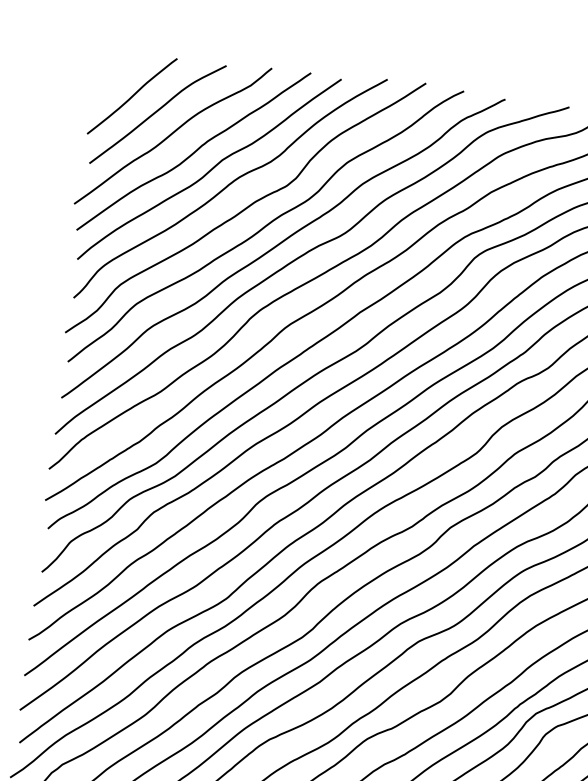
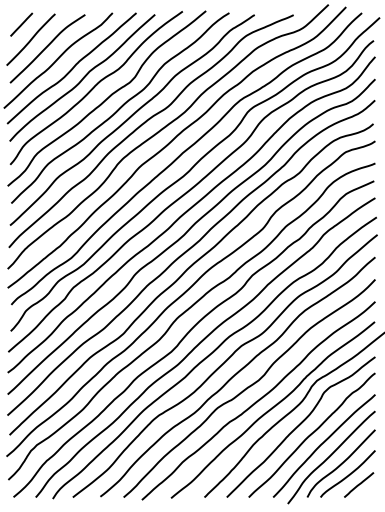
line: (119, 69) -> (21, 24), added

